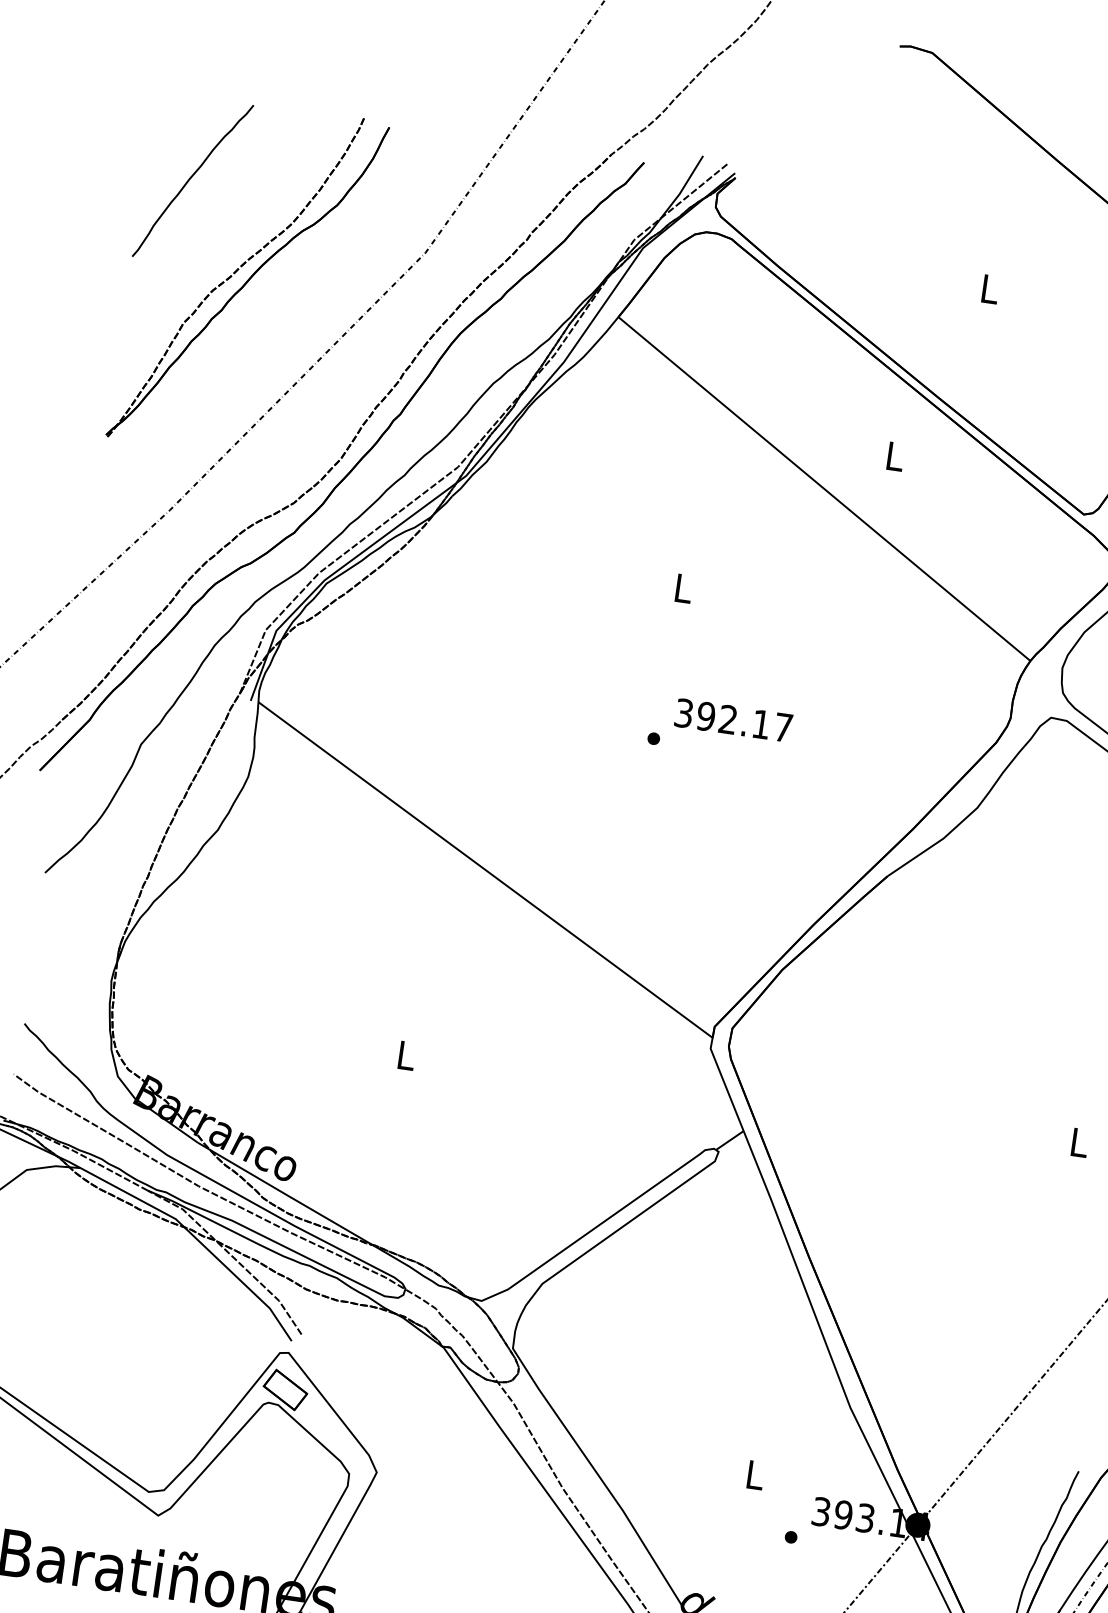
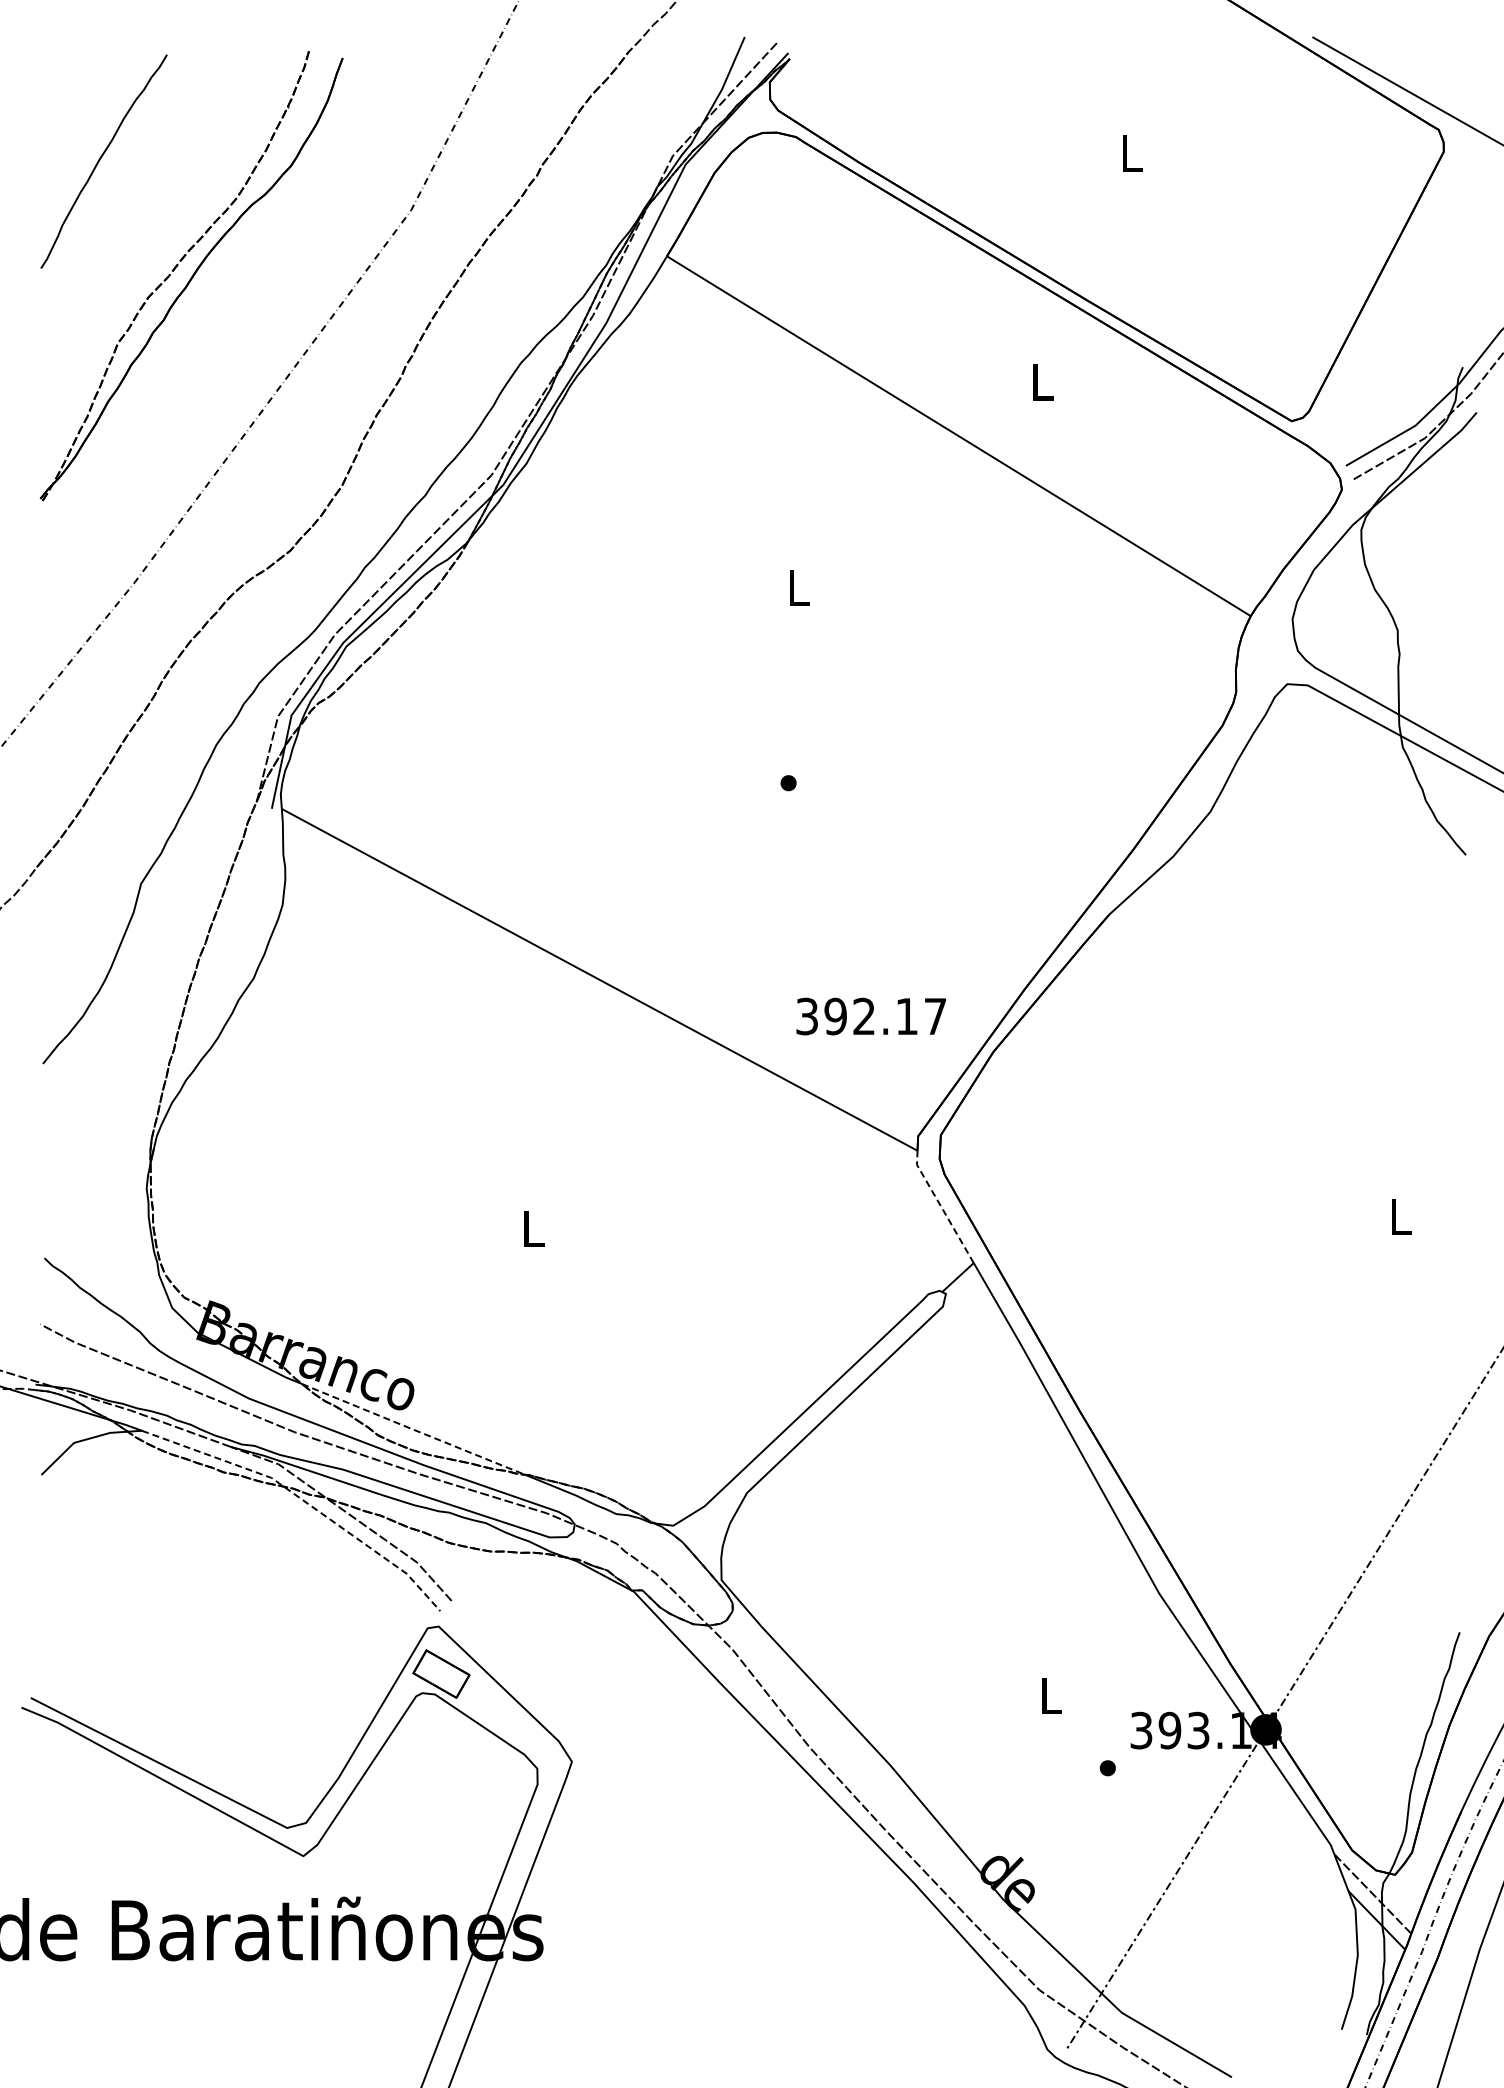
part: (348, 472) -> (353, 502), removed
text: (733, 720) -> (871, 1016), moved
line: (724, 1084) -> (941, 1207), solid -> dashed
line: (291, 1197) -> (413, 1429), solid -> dashed
line: (198, 1241) -> (304, 1501), solid -> dashed

